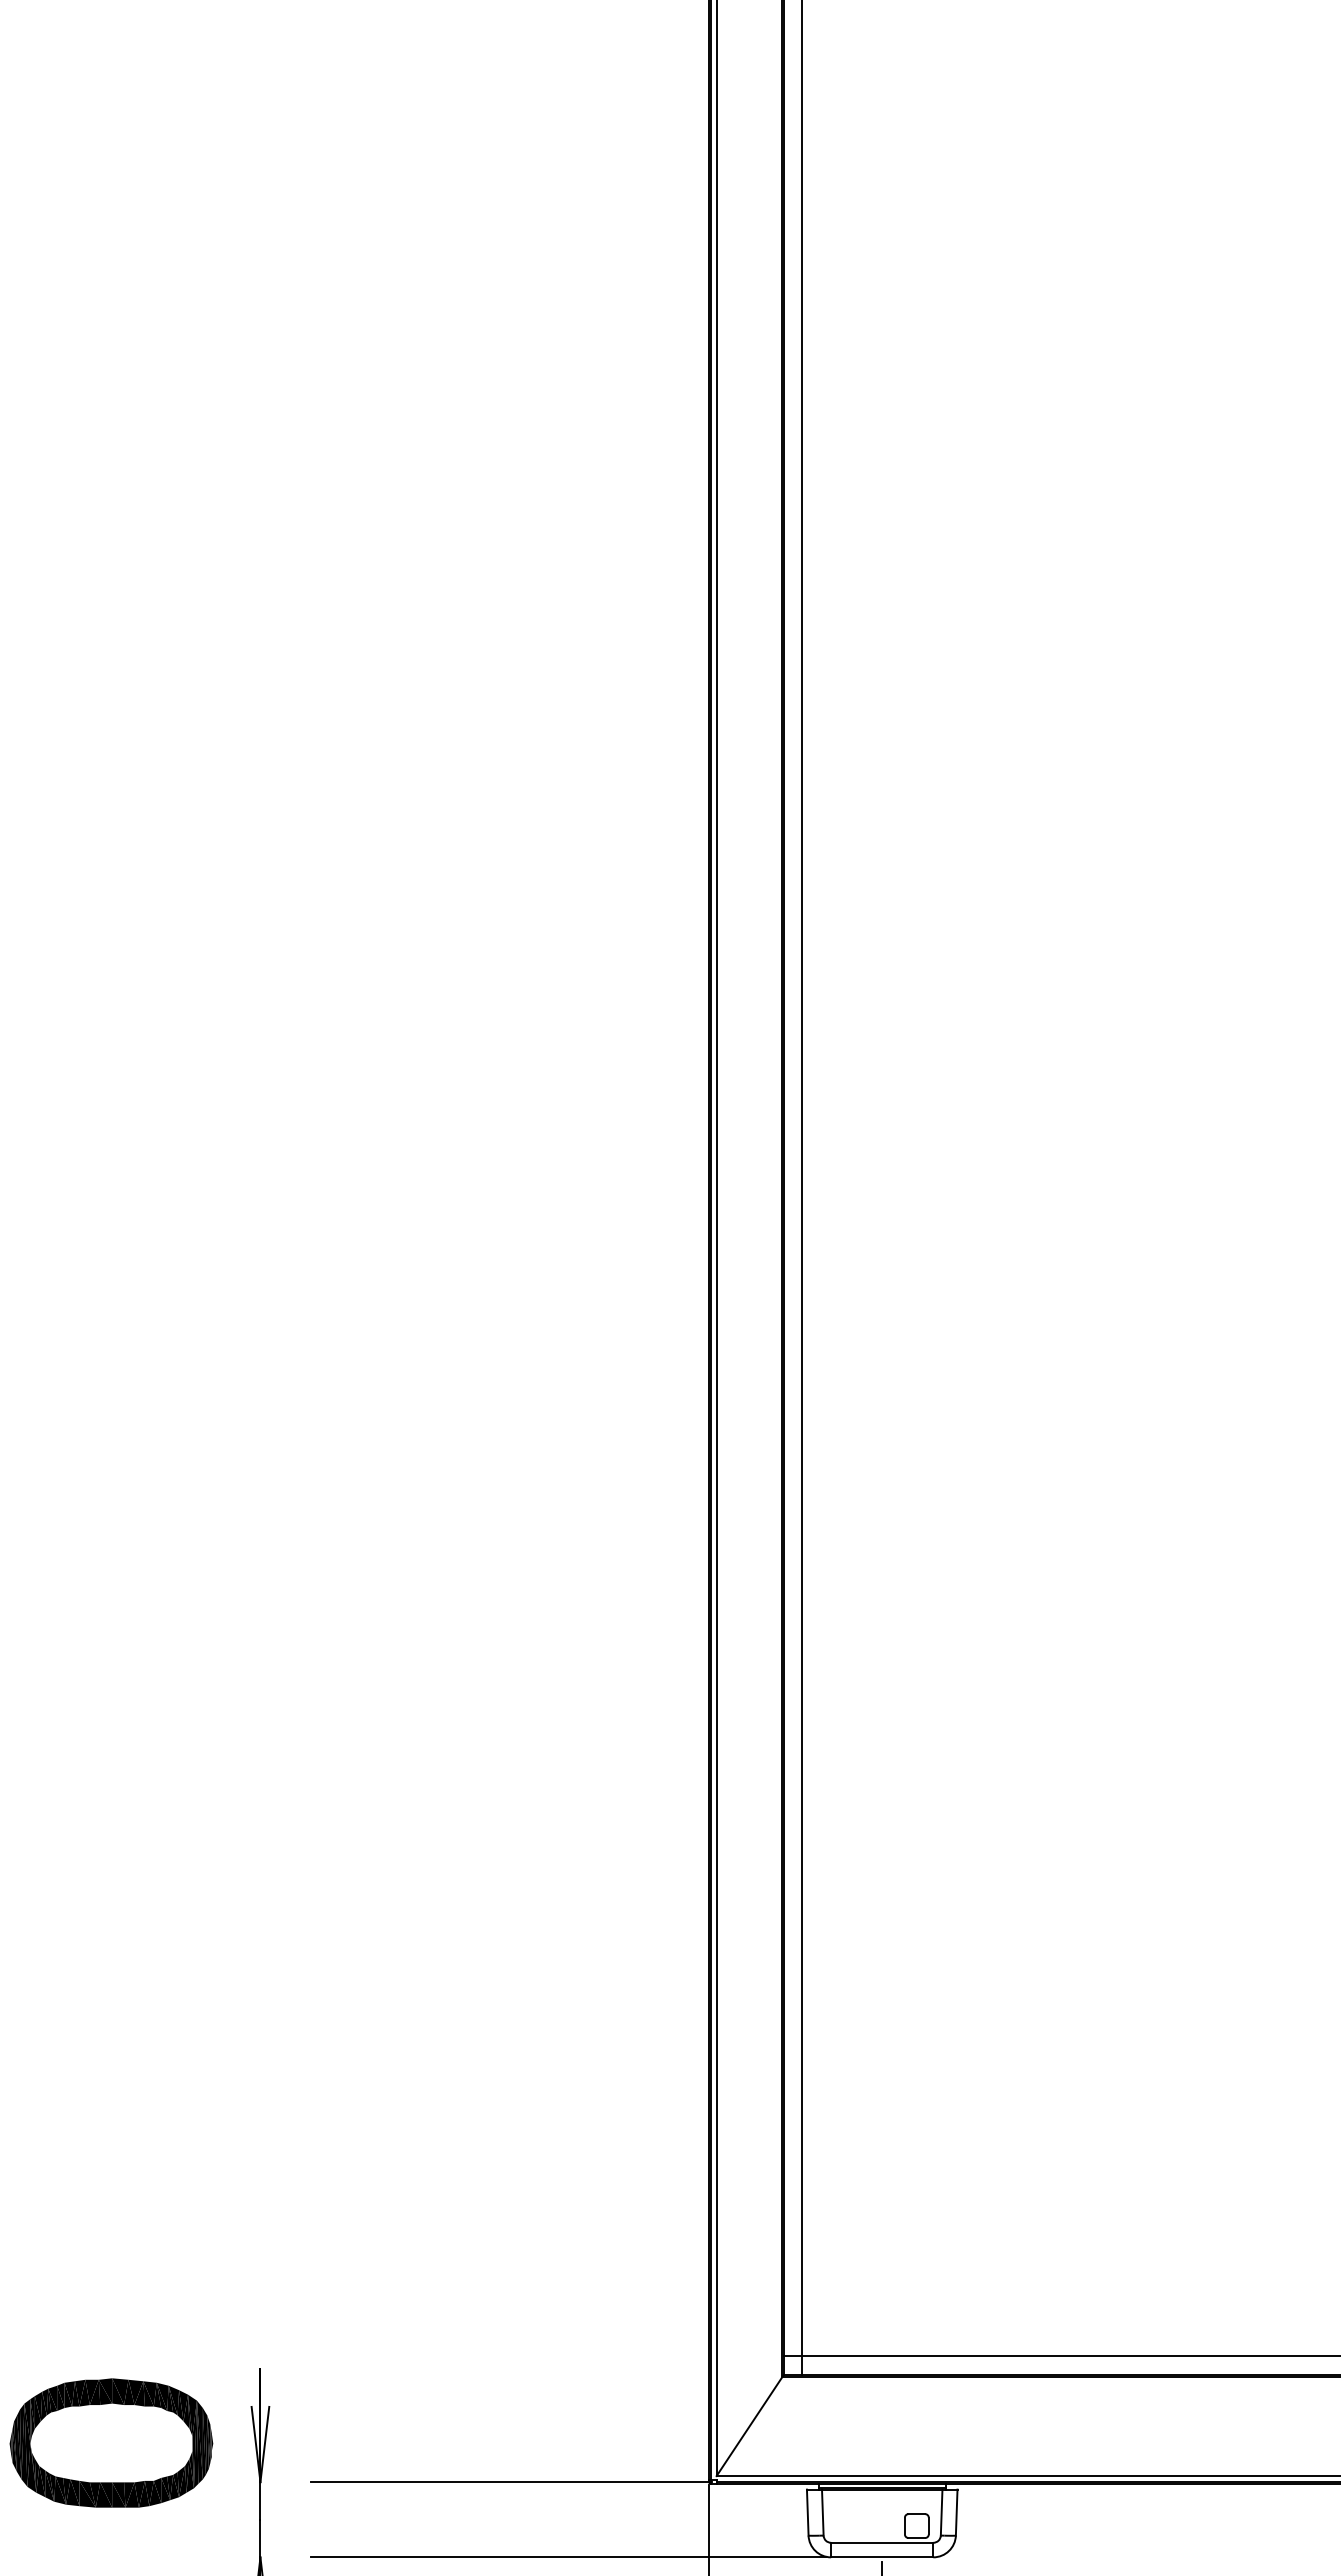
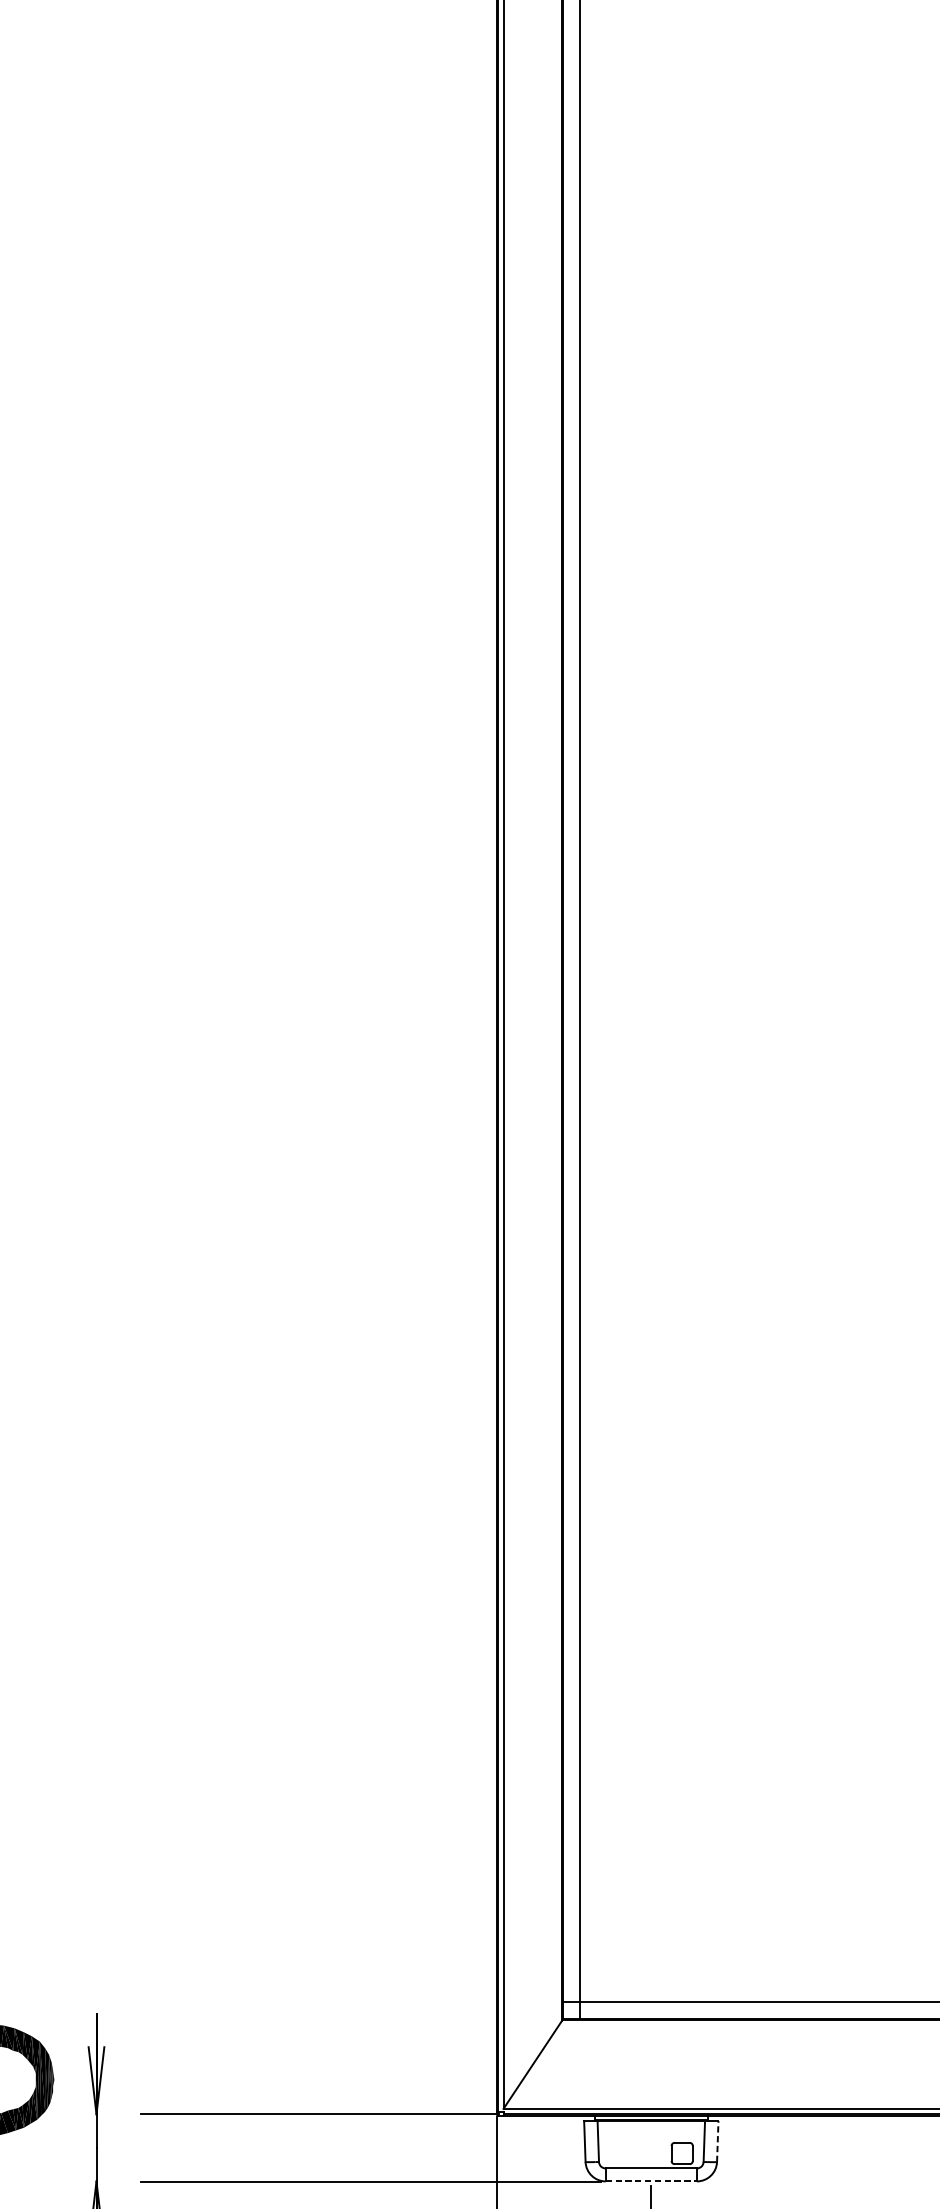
line: (956, 2512) -> (717, 2141), solid -> dashed
line: (882, 2557) -> (651, 2181), solid -> dashed

